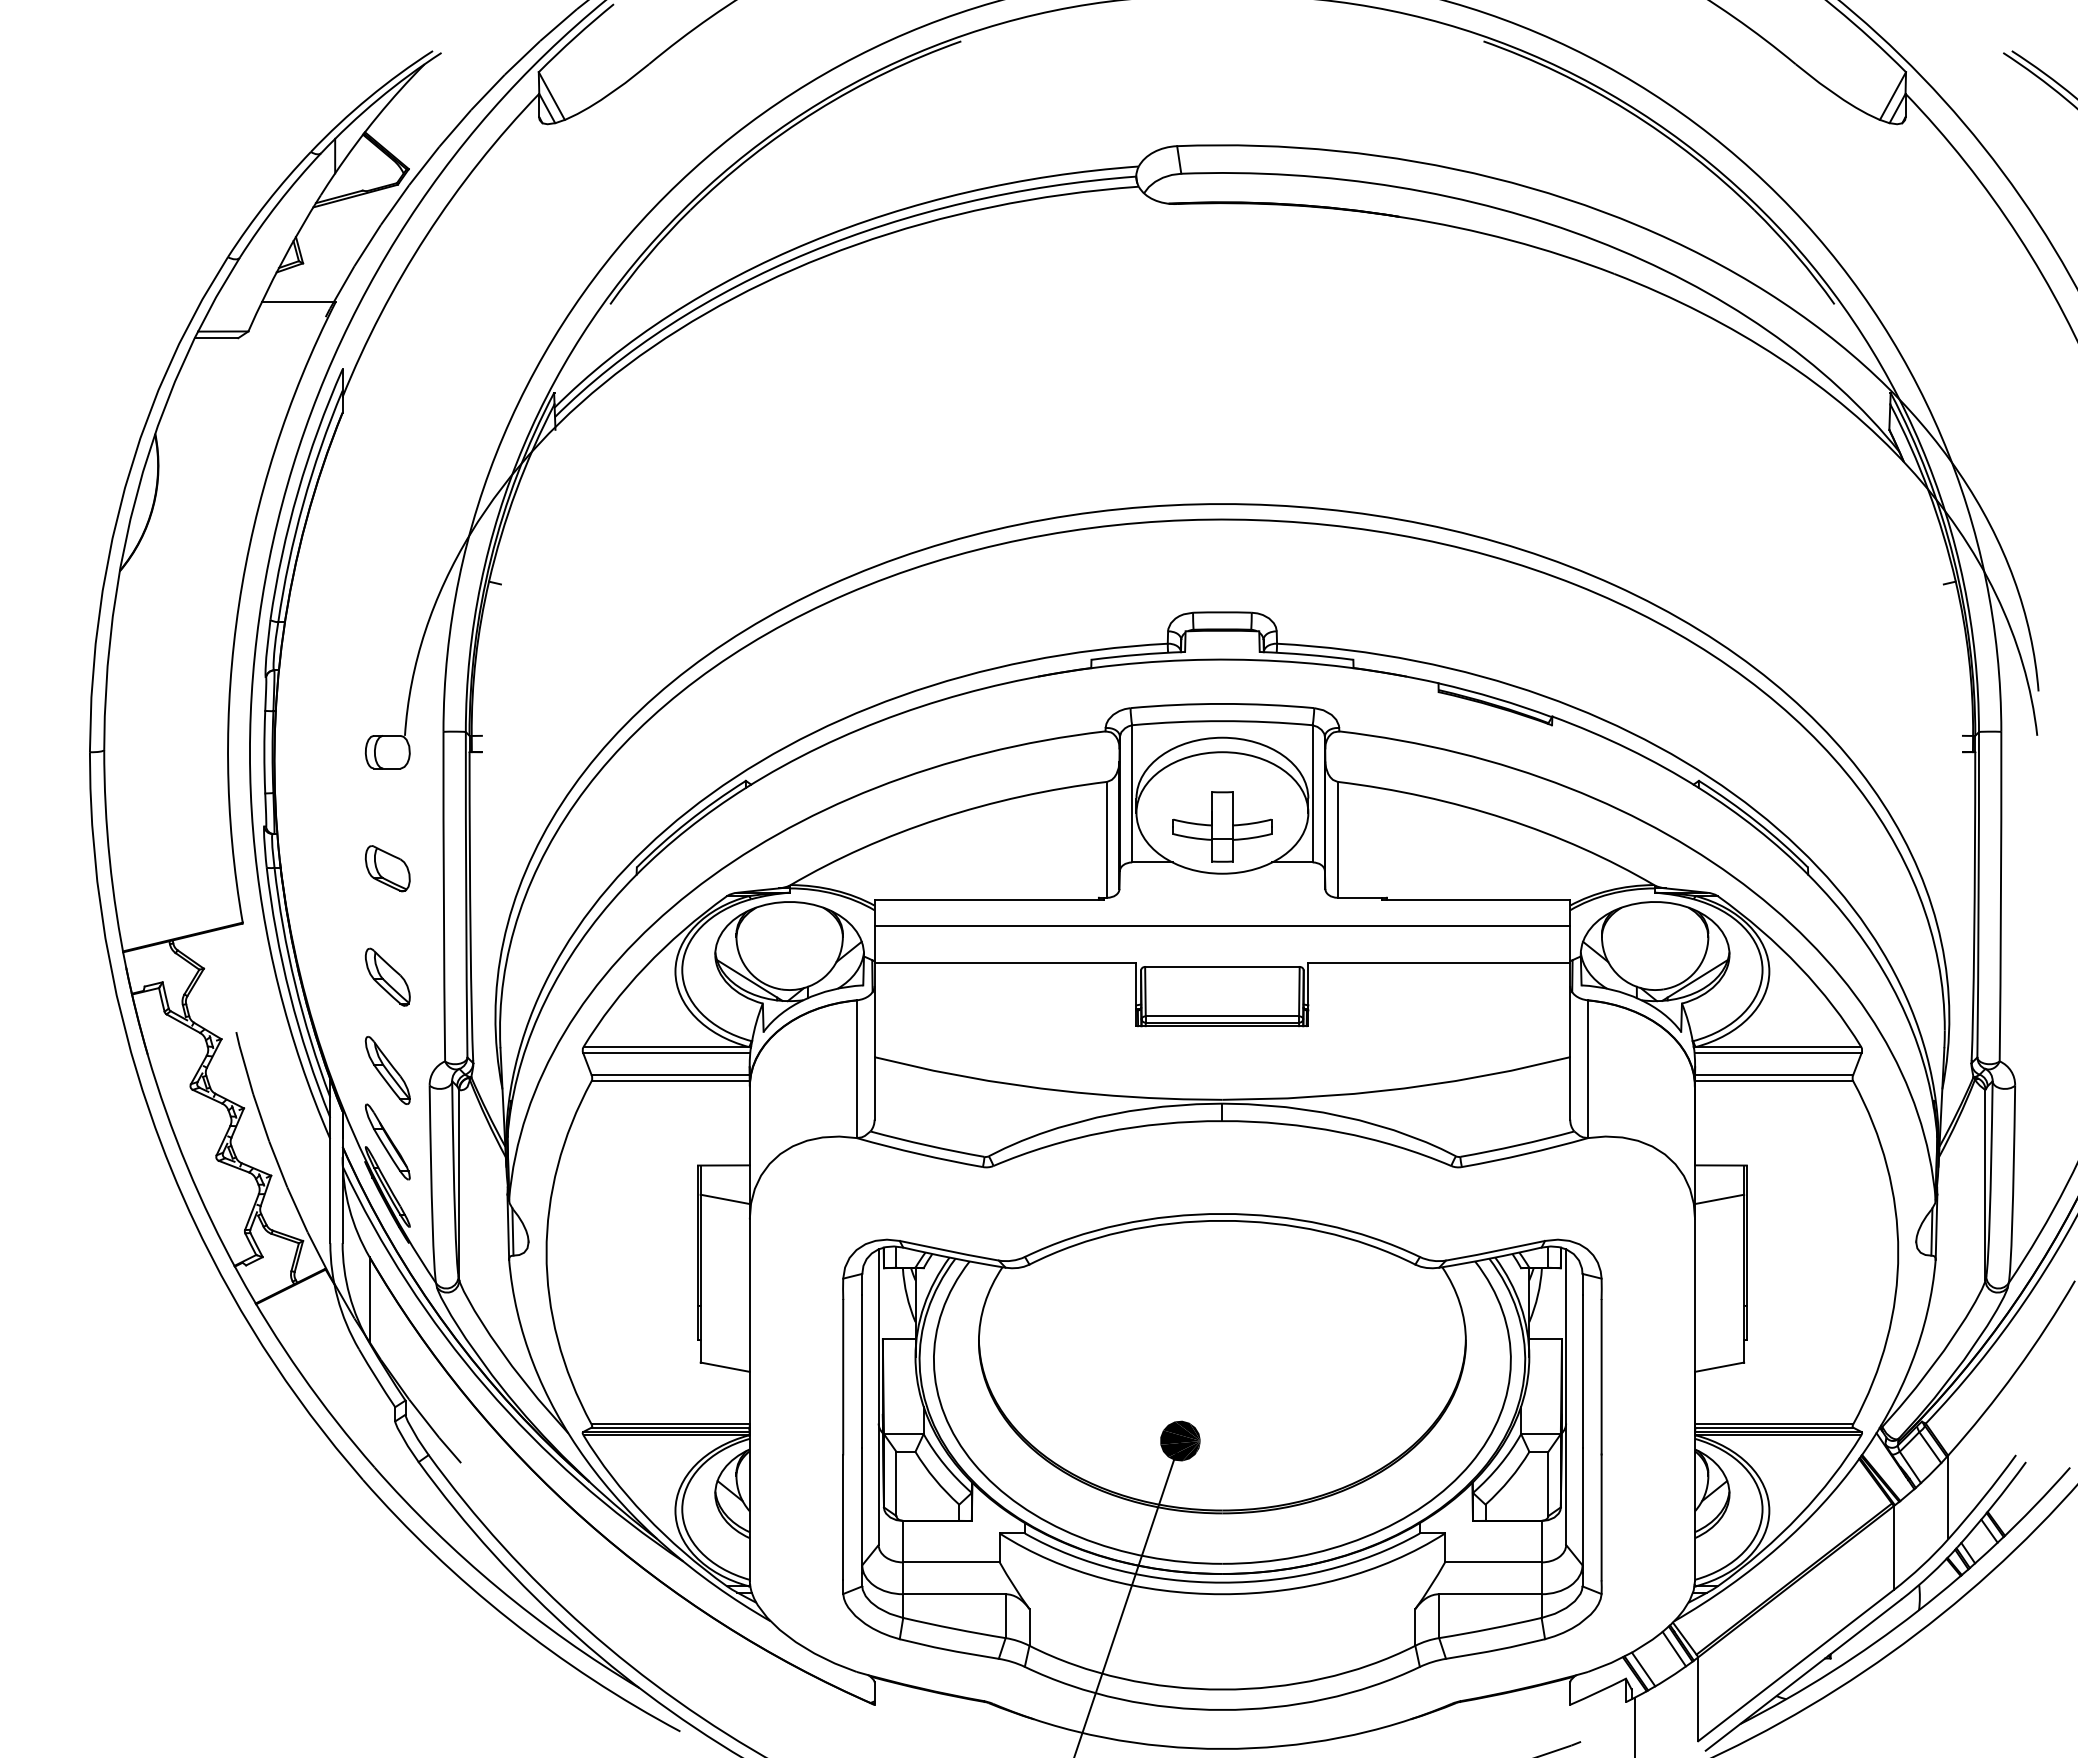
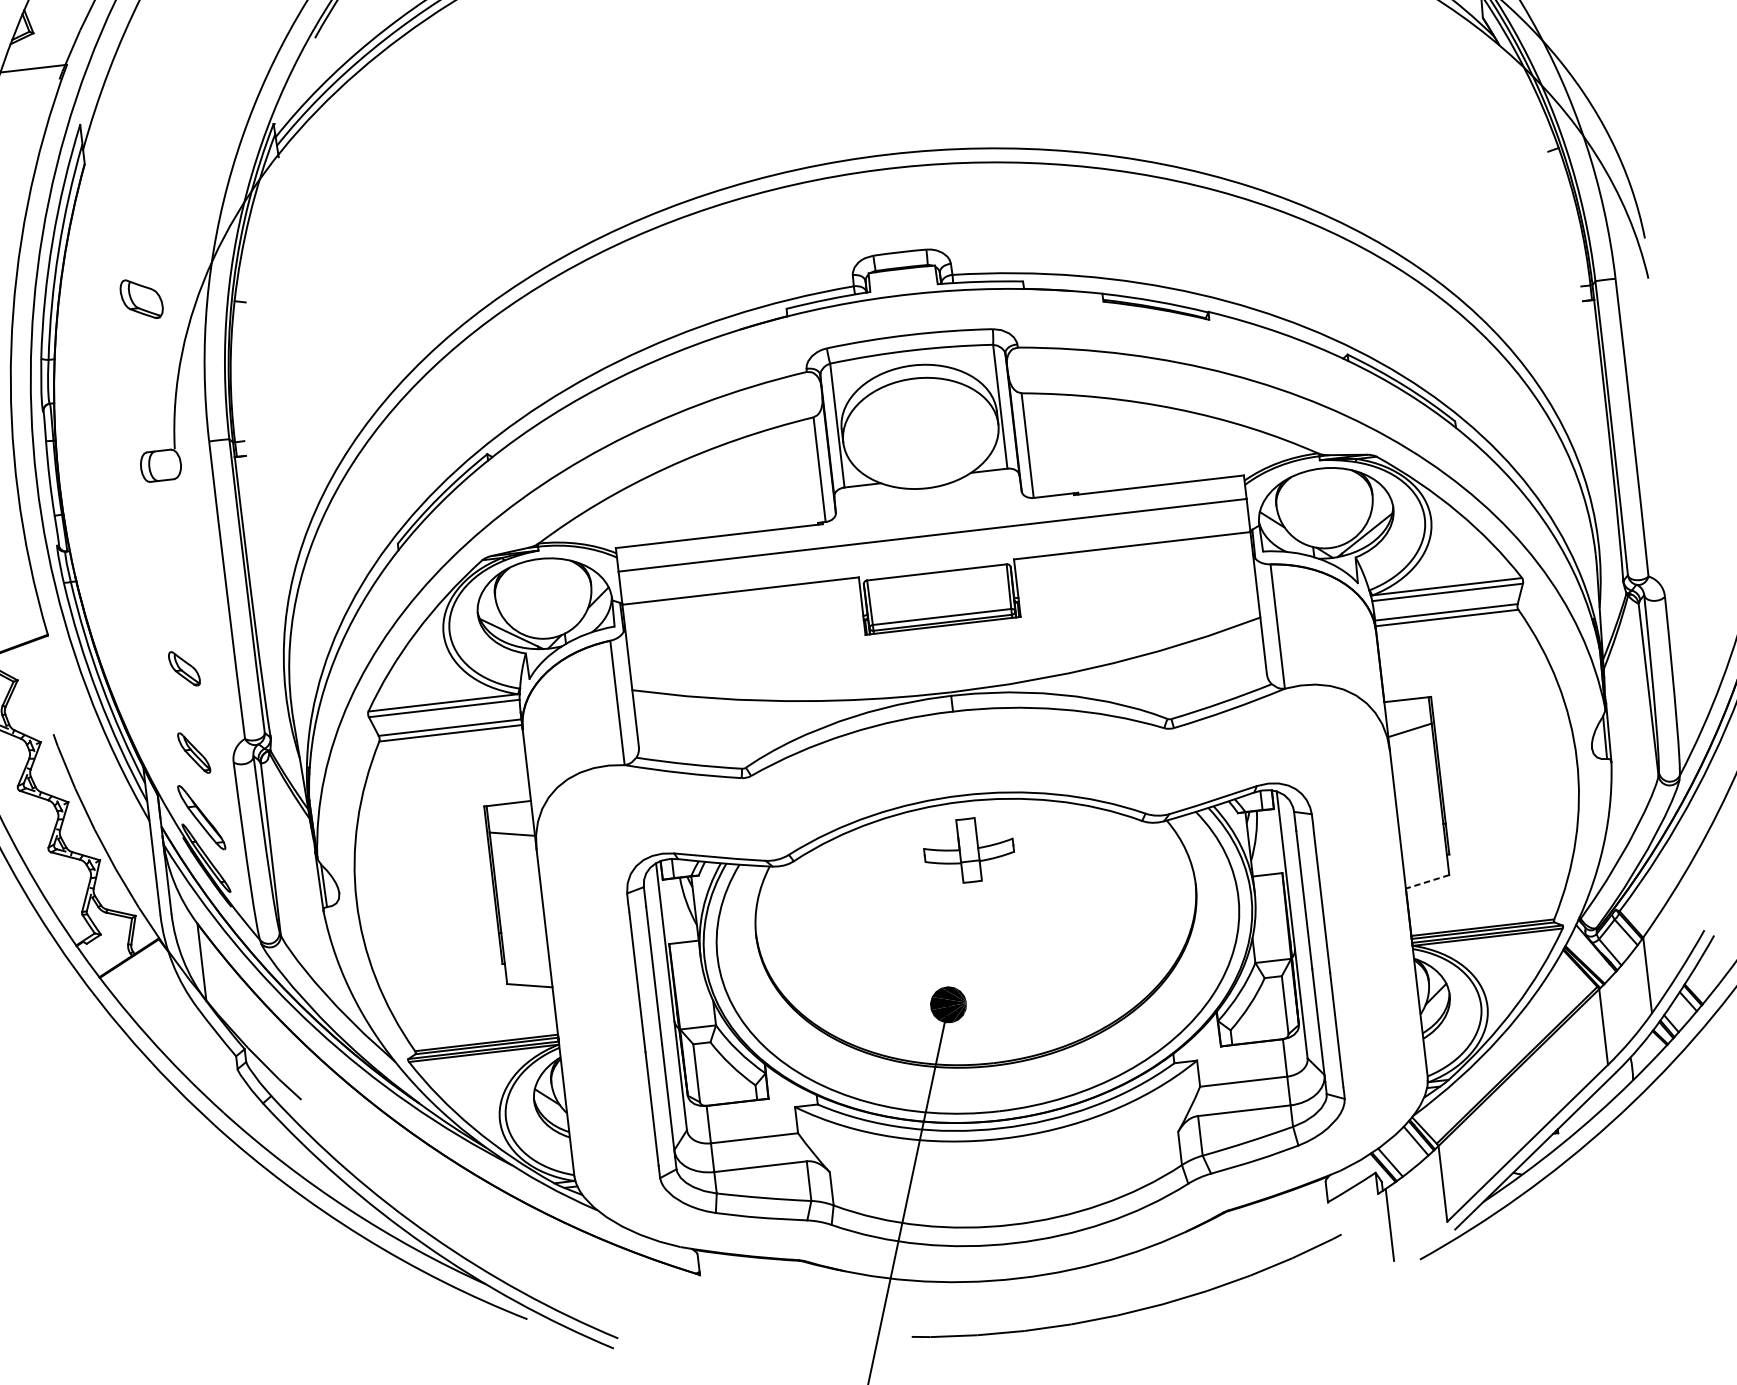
part: (1222, 826) -> (969, 850), moved
part: (387, 868) -> (141, 299), moved
part: (387, 976) -> (184, 668), size x0.7
part: (387, 1070) -> (193, 753), size x0.7
line: (1719, 1367) -> (1427, 882), solid -> dashed

